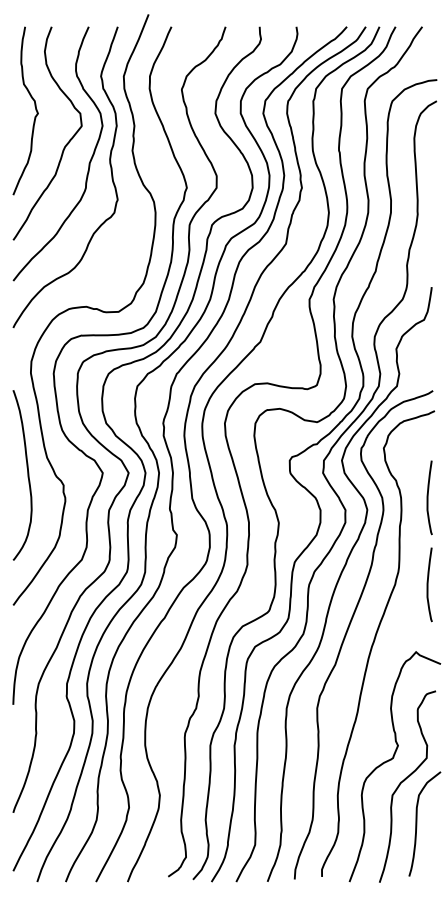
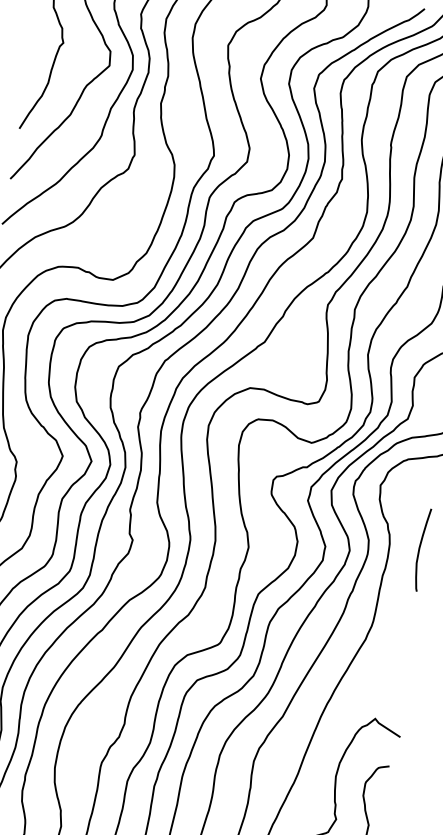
curve: (428, 584) -> (402, 646), removed

